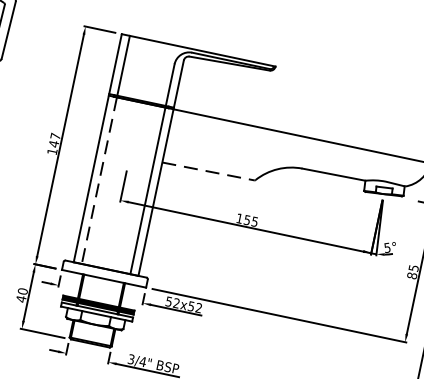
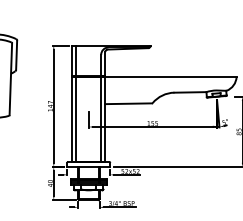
line: (209, 171) -> (129, 103), dashed -> solid
line: (99, 180) -> (76, 119), dashed -> solid

